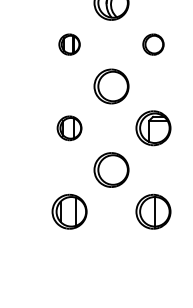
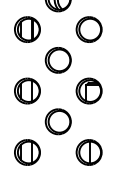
part: (69, 44) -> (27, 29), size x1.67
part: (153, 44) -> (89, 29), size x1.67
part: (69, 128) -> (27, 91), size x1.43

